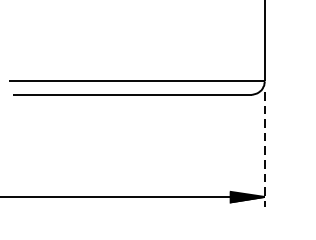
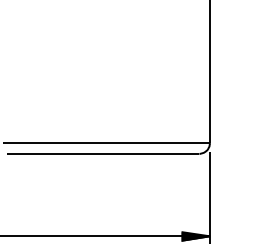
line: (264, 150) -> (209, 198), dashed -> solid

